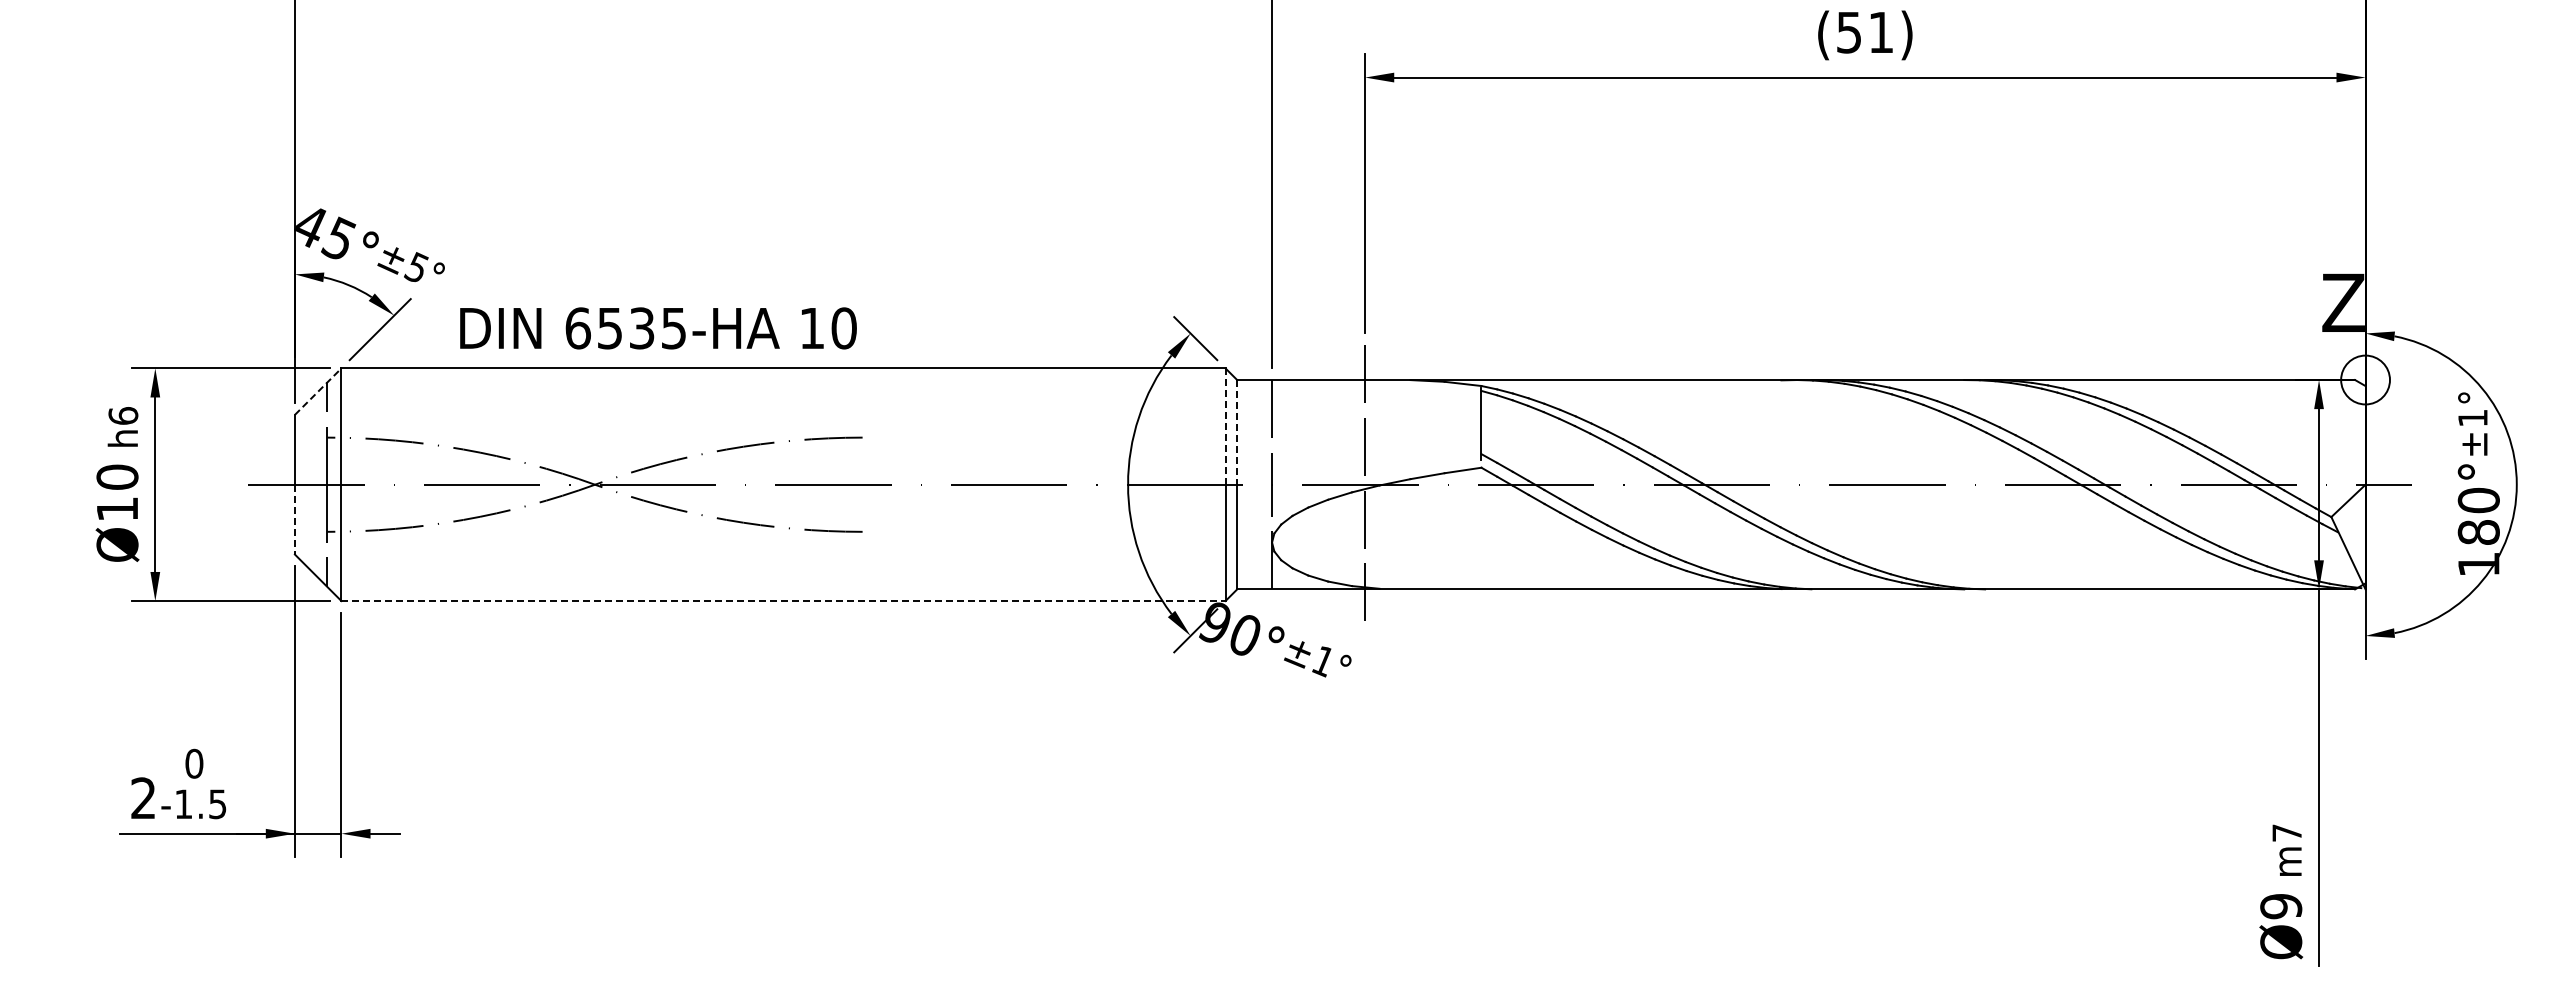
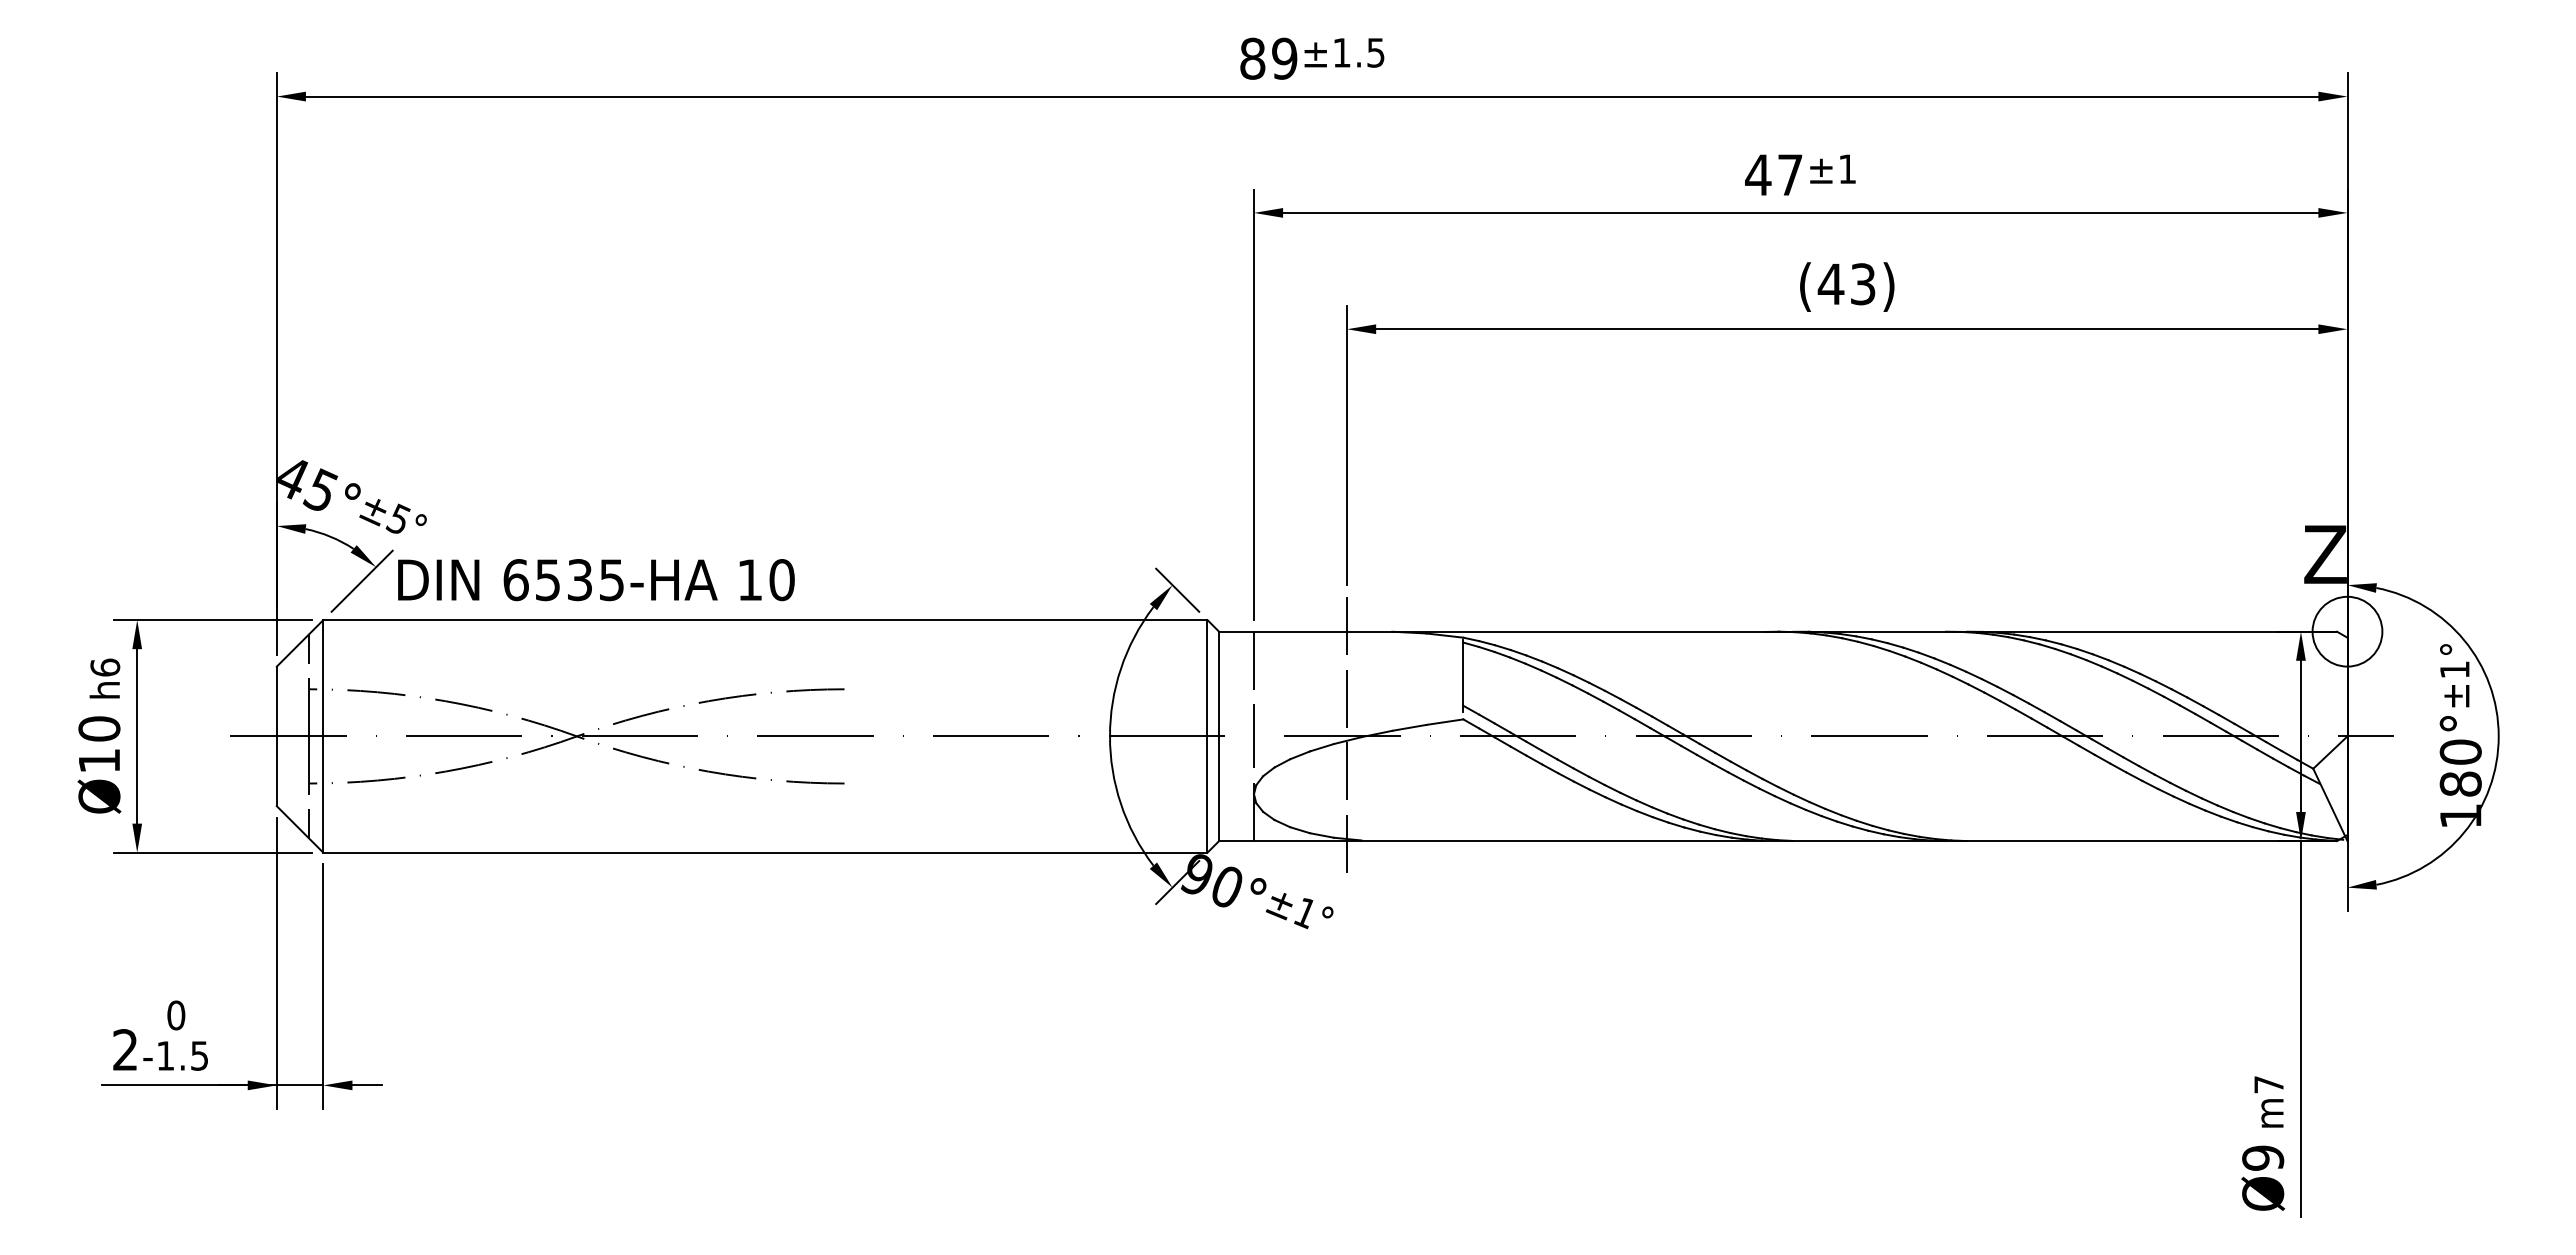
text: (1864, 32) -> (1846, 284), (51) -> (43)
text: (658, 328) -> (596, 580), moved
circle: (2365, 379) -> (2347, 631), size x1.43
line: (318, 391) -> (300, 643), dashed -> solid
line: (1225, 426) -> (1207, 678), dashed -> solid
line: (1237, 432) -> (1219, 684), dashed -> solid
line: (294, 519) -> (276, 771), dashed -> solid
line: (783, 600) -> (765, 852), dashed -> solid

